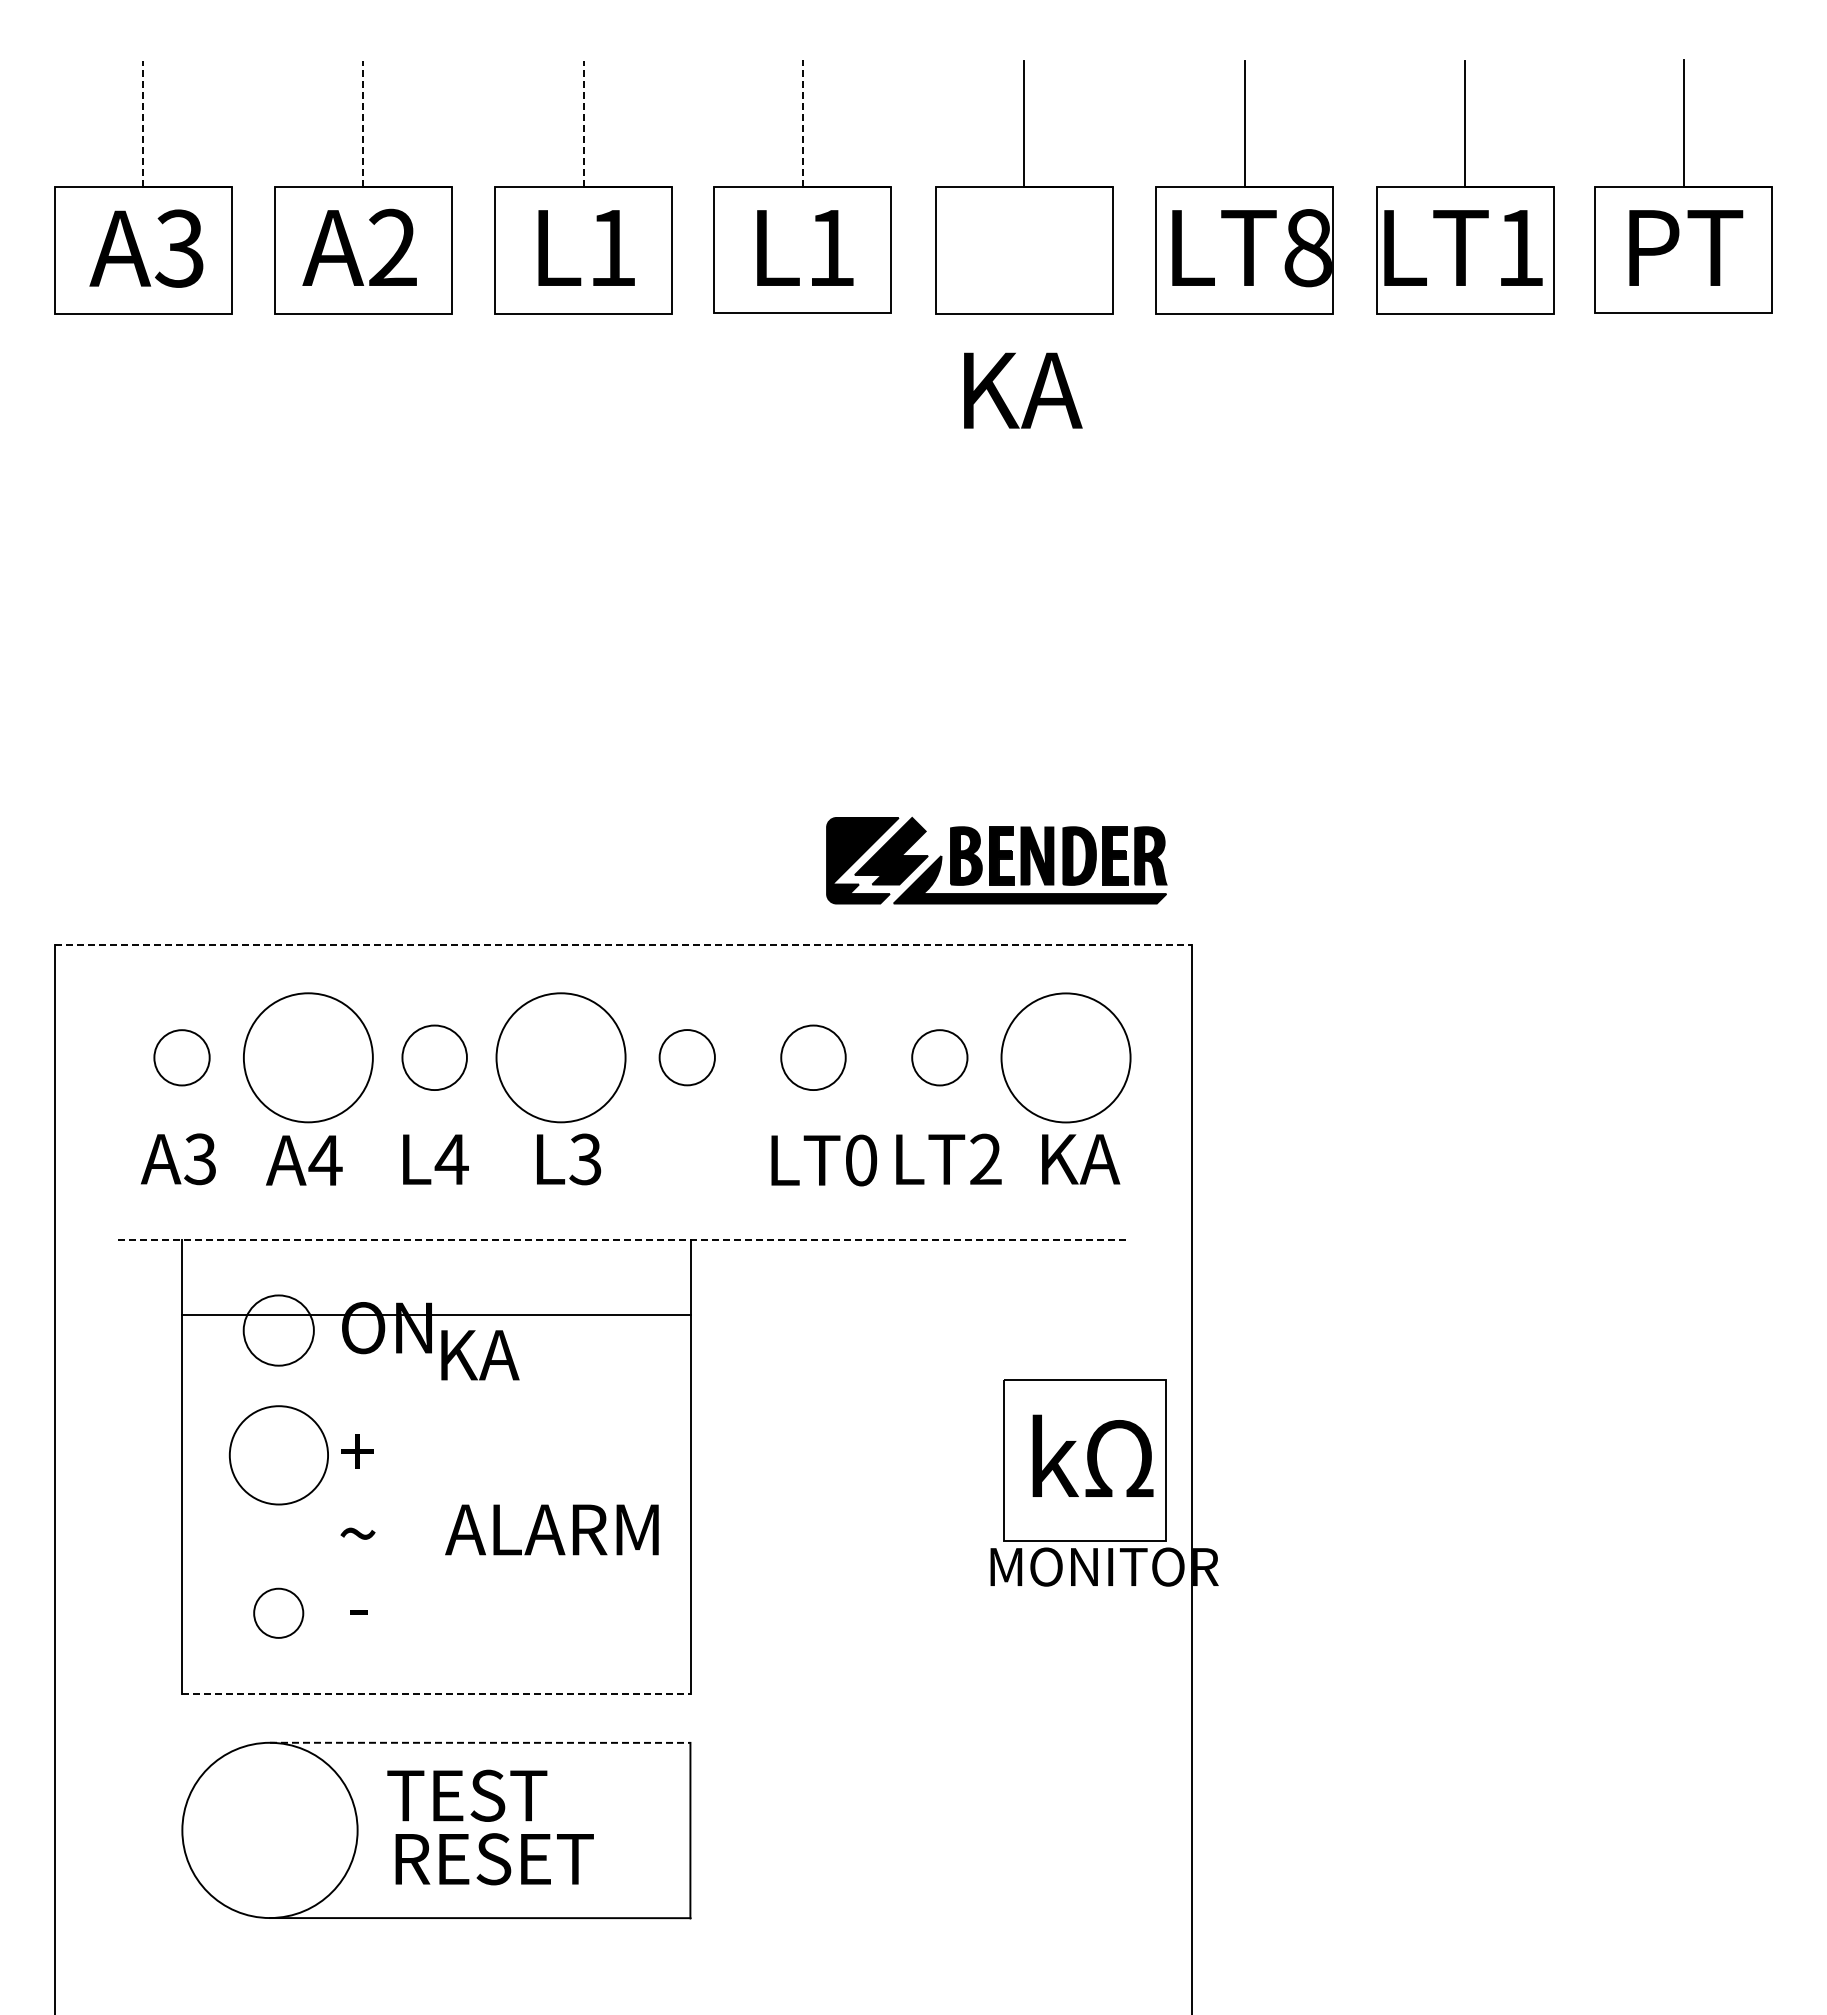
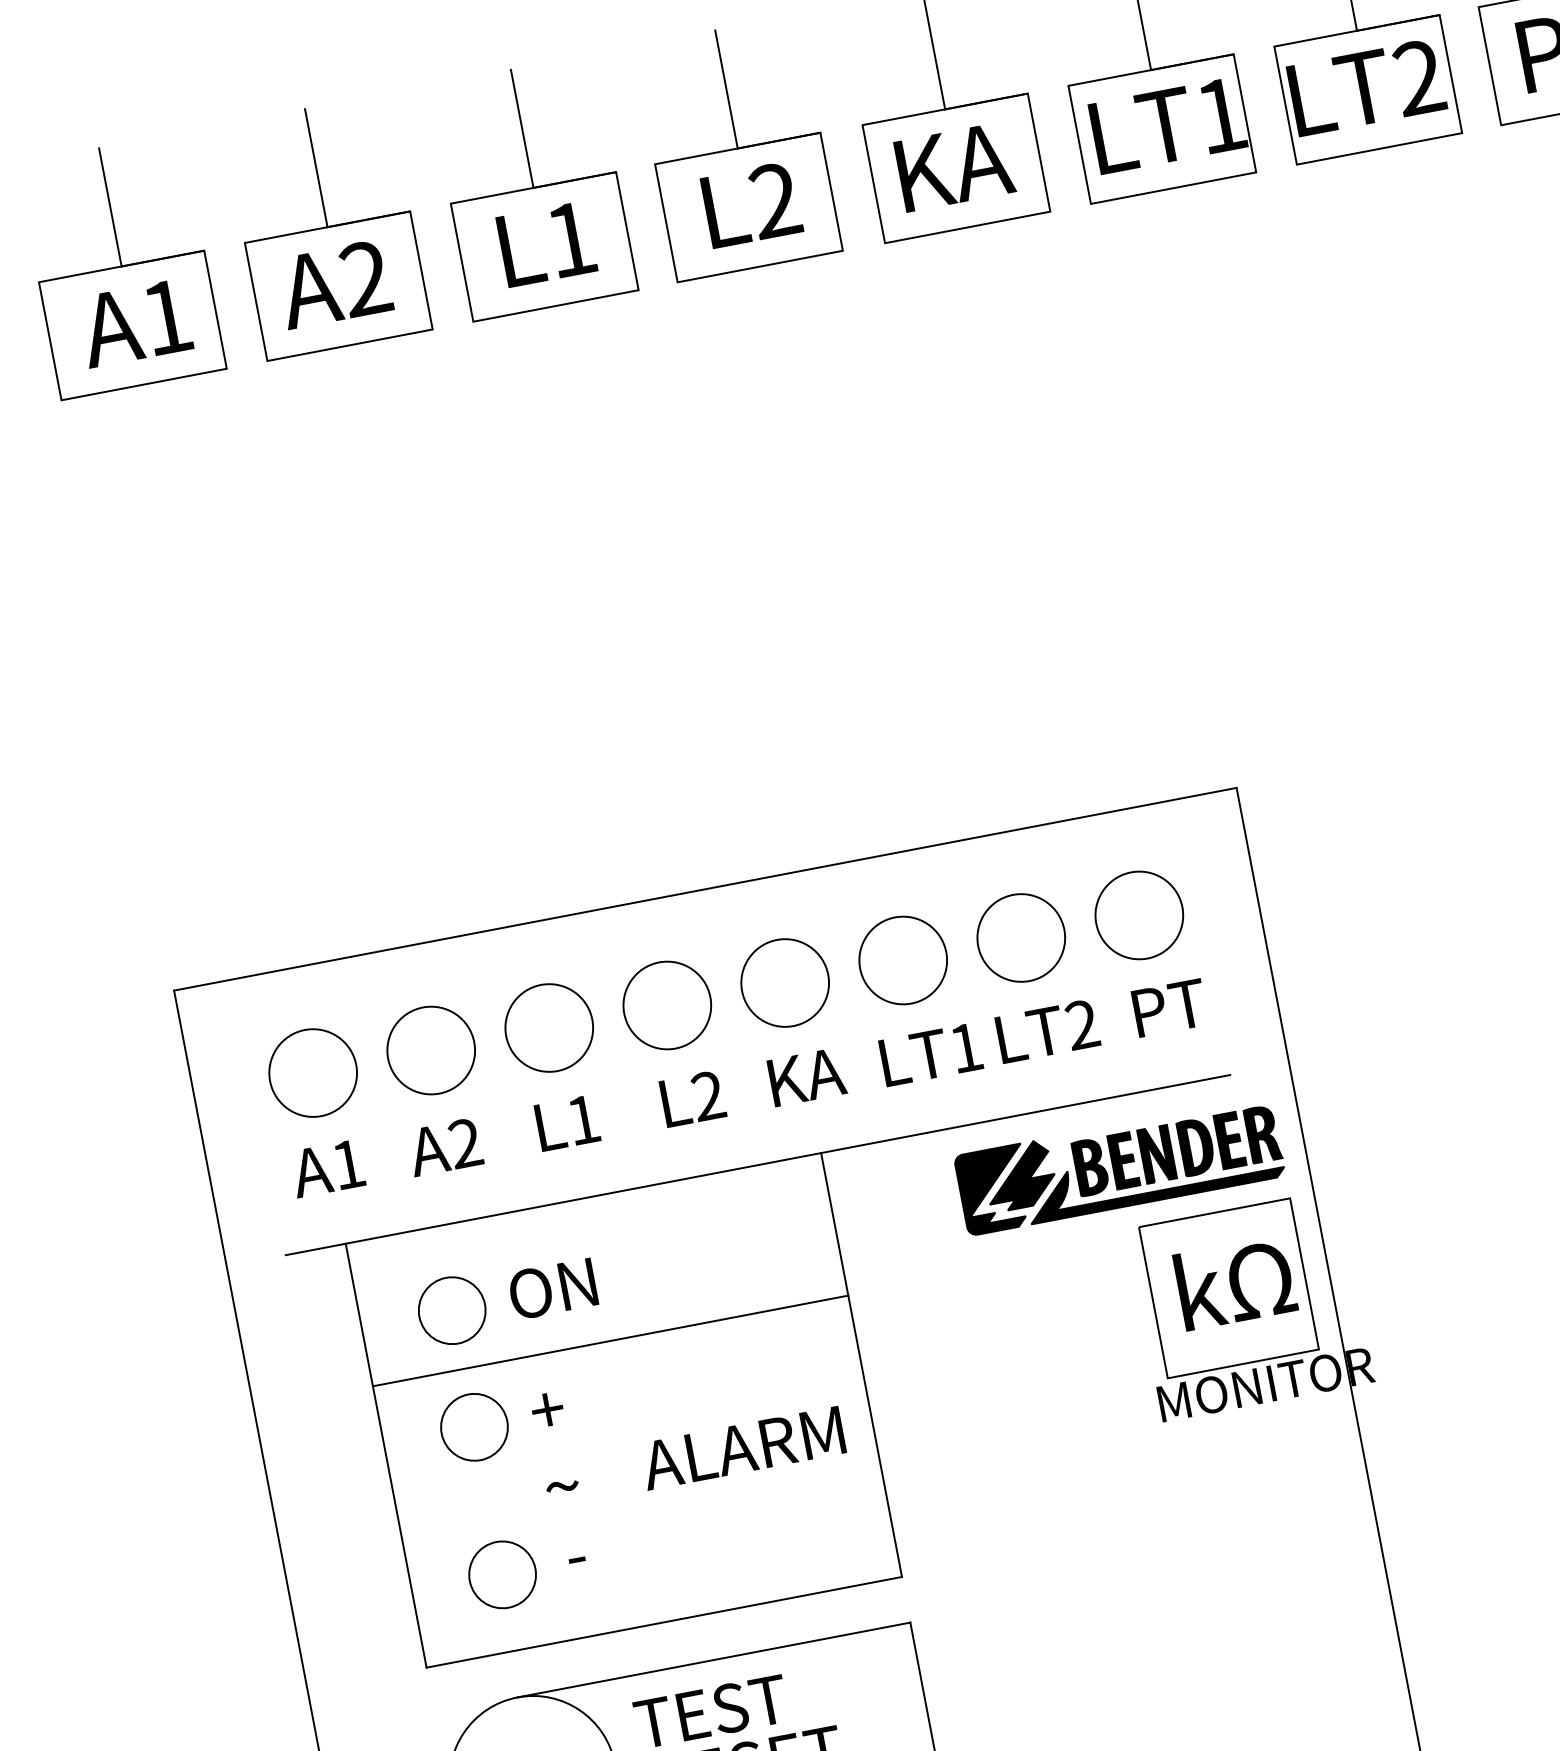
line: (143, 123) -> (110, 206), dashed -> solid
line: (363, 123) -> (316, 167), dashed -> solid
line: (583, 123) -> (521, 128), dashed -> solid
line: (802, 123) -> (726, 89), dashed -> solid
text: (831, 246) -> (775, 199), L1 -> L2
text: (1520, 246) -> (1419, 76), LT1 -> LT2
text: (179, 248) -> (166, 317), A3 -> A1
text: (1307, 248) -> (1220, 116), LT8 -> LT1
text: (1023, 390) -> (955, 166), moved
part: (996, 860) -> (1119, 1165), moved
line: (623, 945) -> (705, 889), dashed -> solid
circle: (181, 1057) -> (312, 1072), size x1.67
circle: (308, 1057) -> (431, 1050), size x0.71
circle: (434, 1057) -> (549, 1027), size x1.43
circle: (560, 1057) -> (666, 1005), size x0.71
circle: (687, 1057) -> (785, 982), size x1.67
circle: (813, 1057) -> (903, 960), size x1.43
circle: (939, 1057) -> (1020, 937), size x1.67
circle: (1066, 1057) -> (1139, 915), size x0.71
text: (199, 1159) -> (347, 1164), A3 -> A1
text: (325, 1159) -> (465, 1142), A4 -> A2
text: (451, 1159) -> (583, 1120), L4 -> L1
text: (585, 1159) -> (708, 1096), L3 -> L2
text: (1084, 1159) -> (1174, 1007), KA -> PT
text: (861, 1160) -> (966, 1047), LT0 -> LT1
line: (623, 1240) -> (758, 1165), dashed -> solid
line: (436, 1315) -> (610, 1341), moved
text: (480, 1355) -> (807, 1077), moved
part: (278, 1455) -> (474, 1427), size x0.71
part: (278, 1613) -> (502, 1575), size x1.43
line: (436, 1694) -> (664, 1622), dashed -> solid
line: (480, 1742) -> (714, 1659), dashed -> solid

